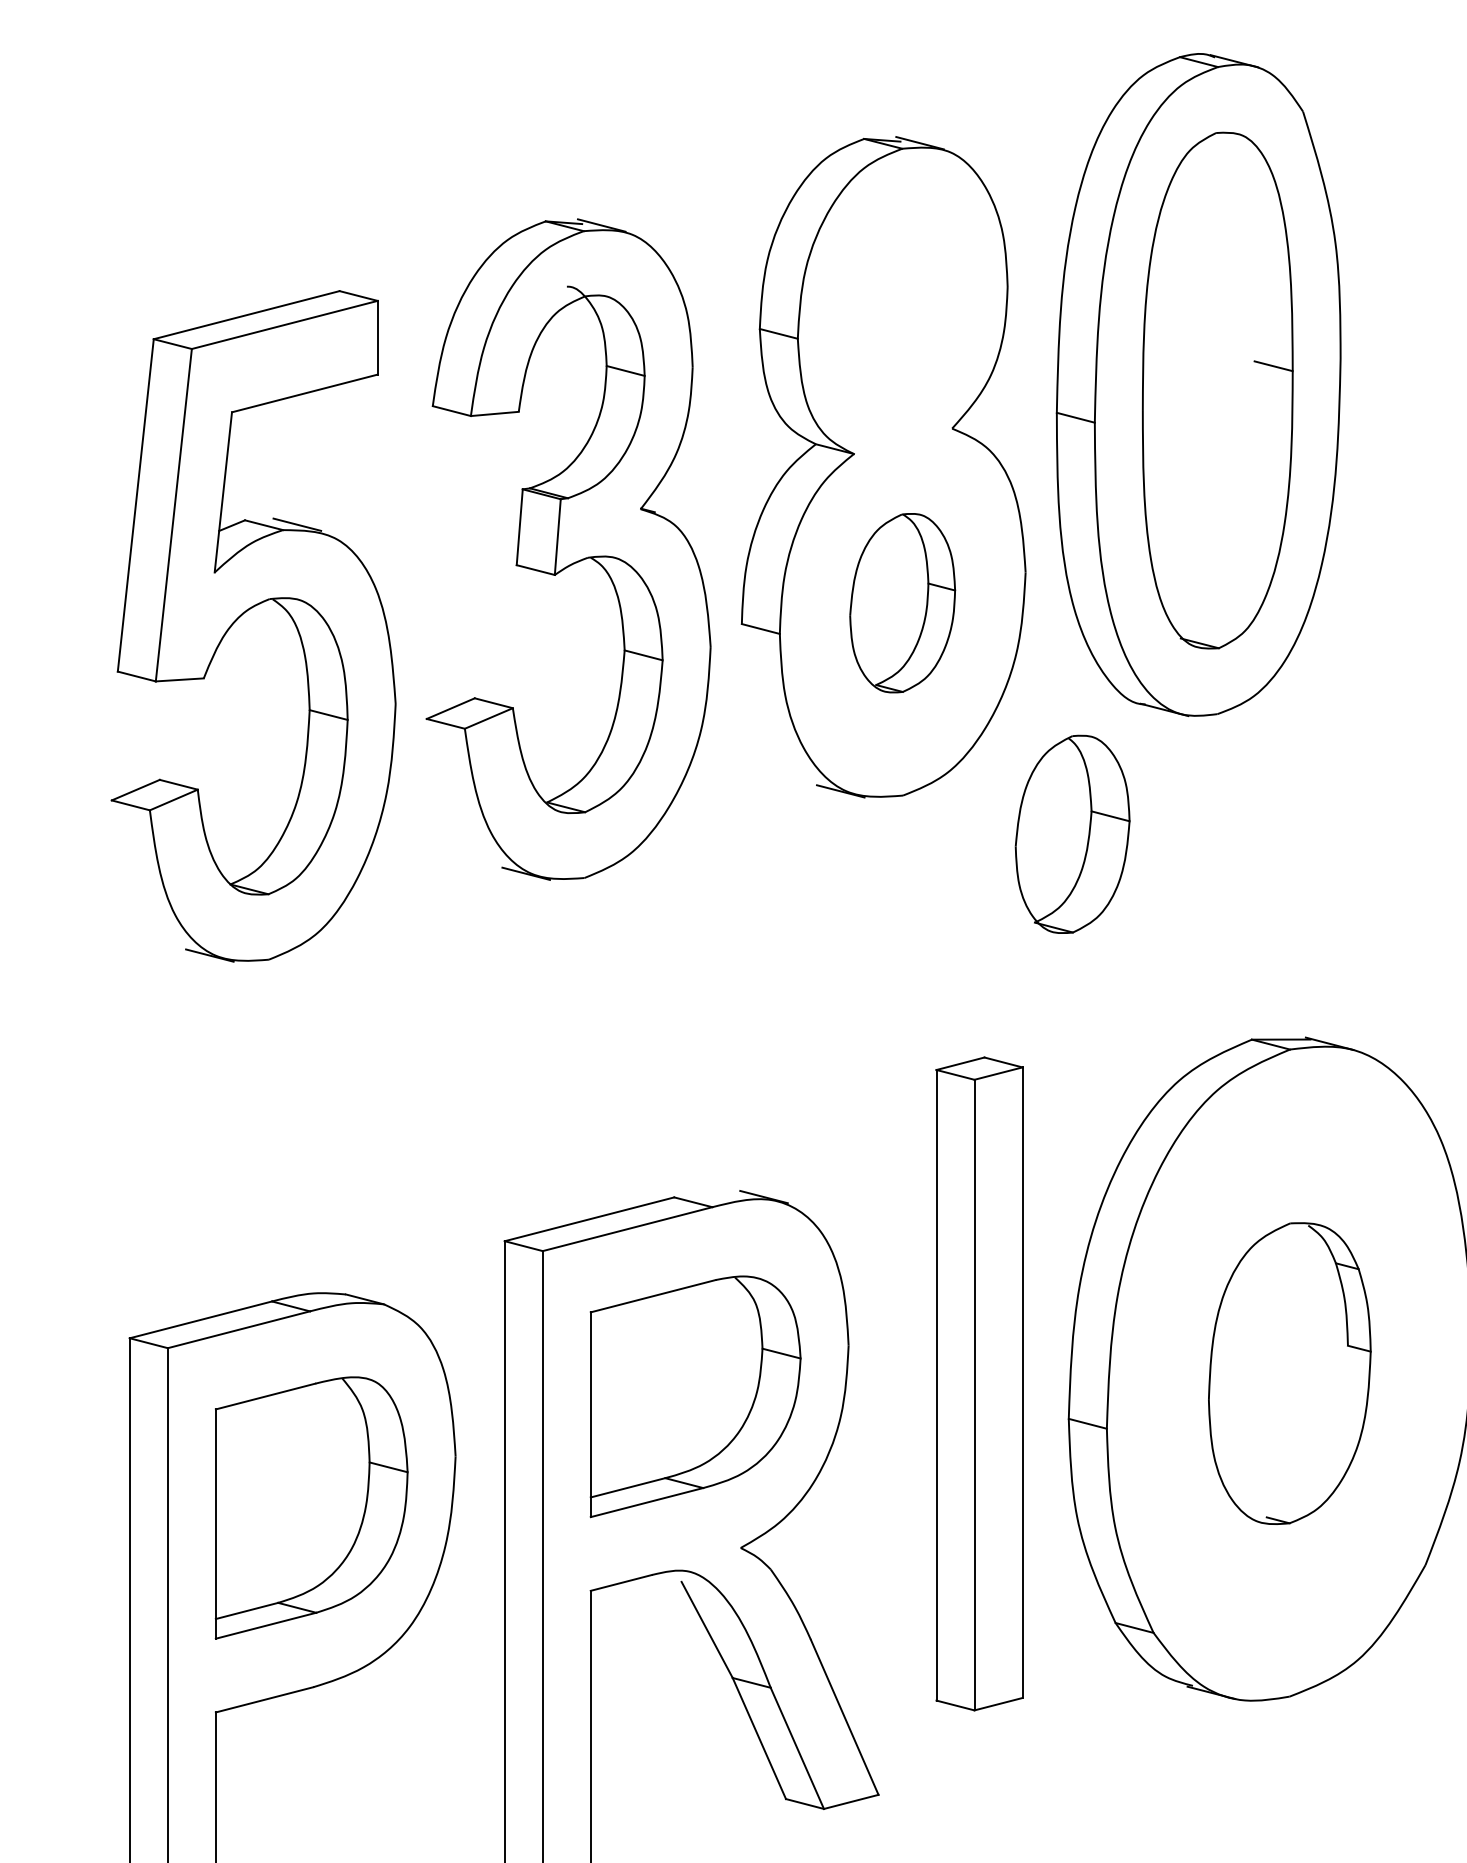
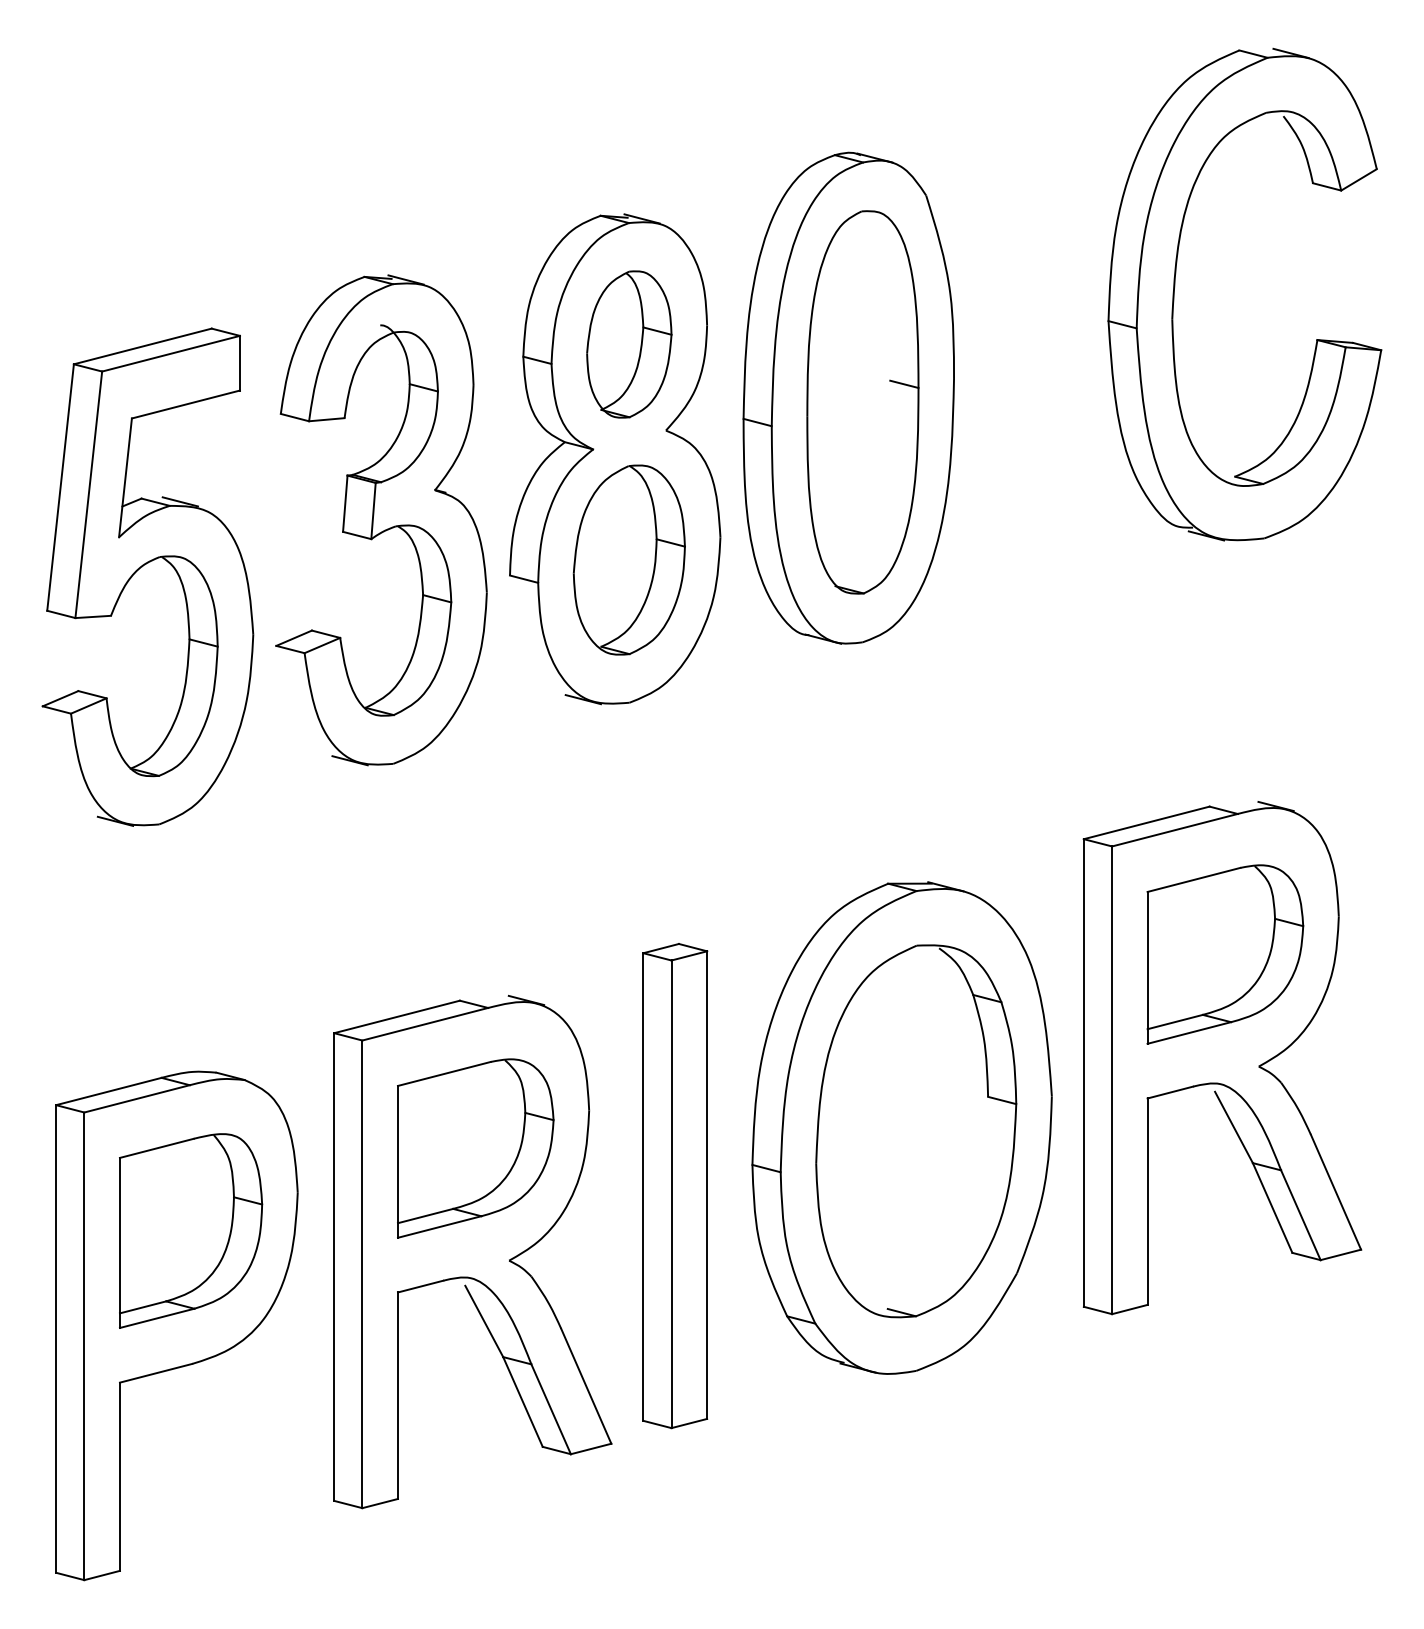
part: (901, 602) -> (628, 559), size x1.43
part: (1072, 834) -> (629, 344), moved
part: (1290, 1373) -> (916, 1131), size x1.67
part: (979, 1384) -> (675, 1186), moved

